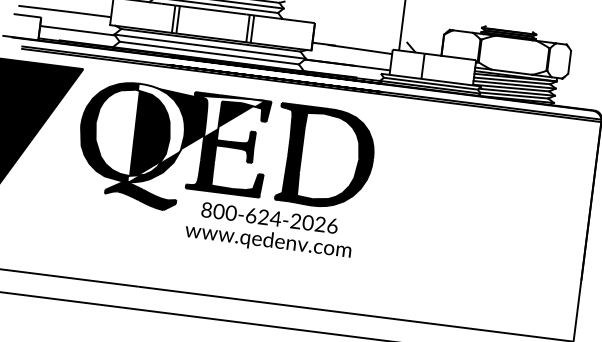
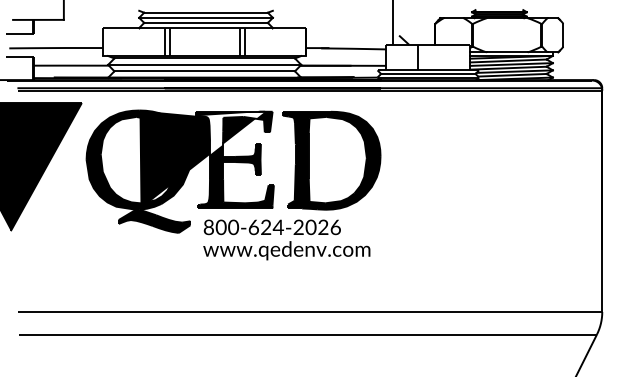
text: (268, 218) -> (271, 227), moved

